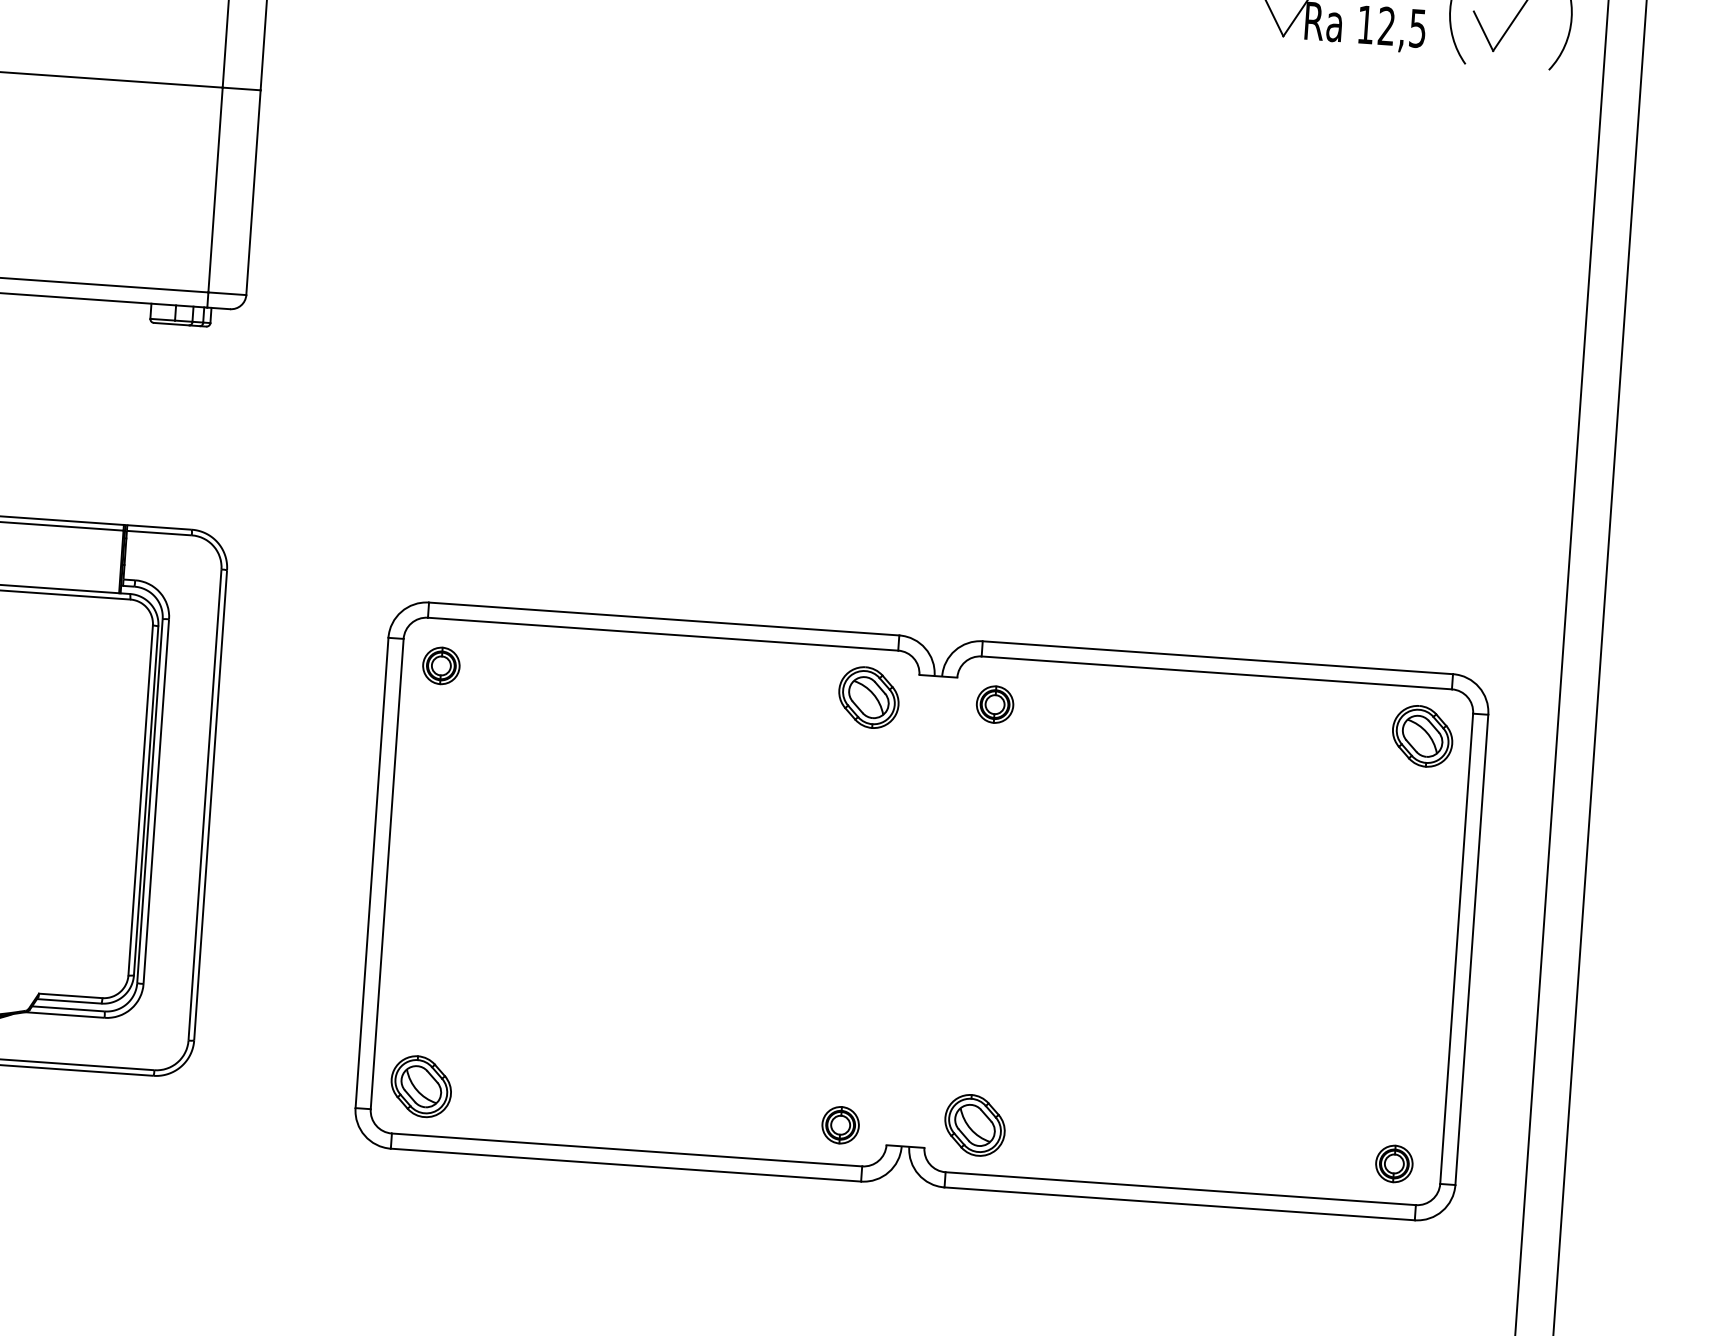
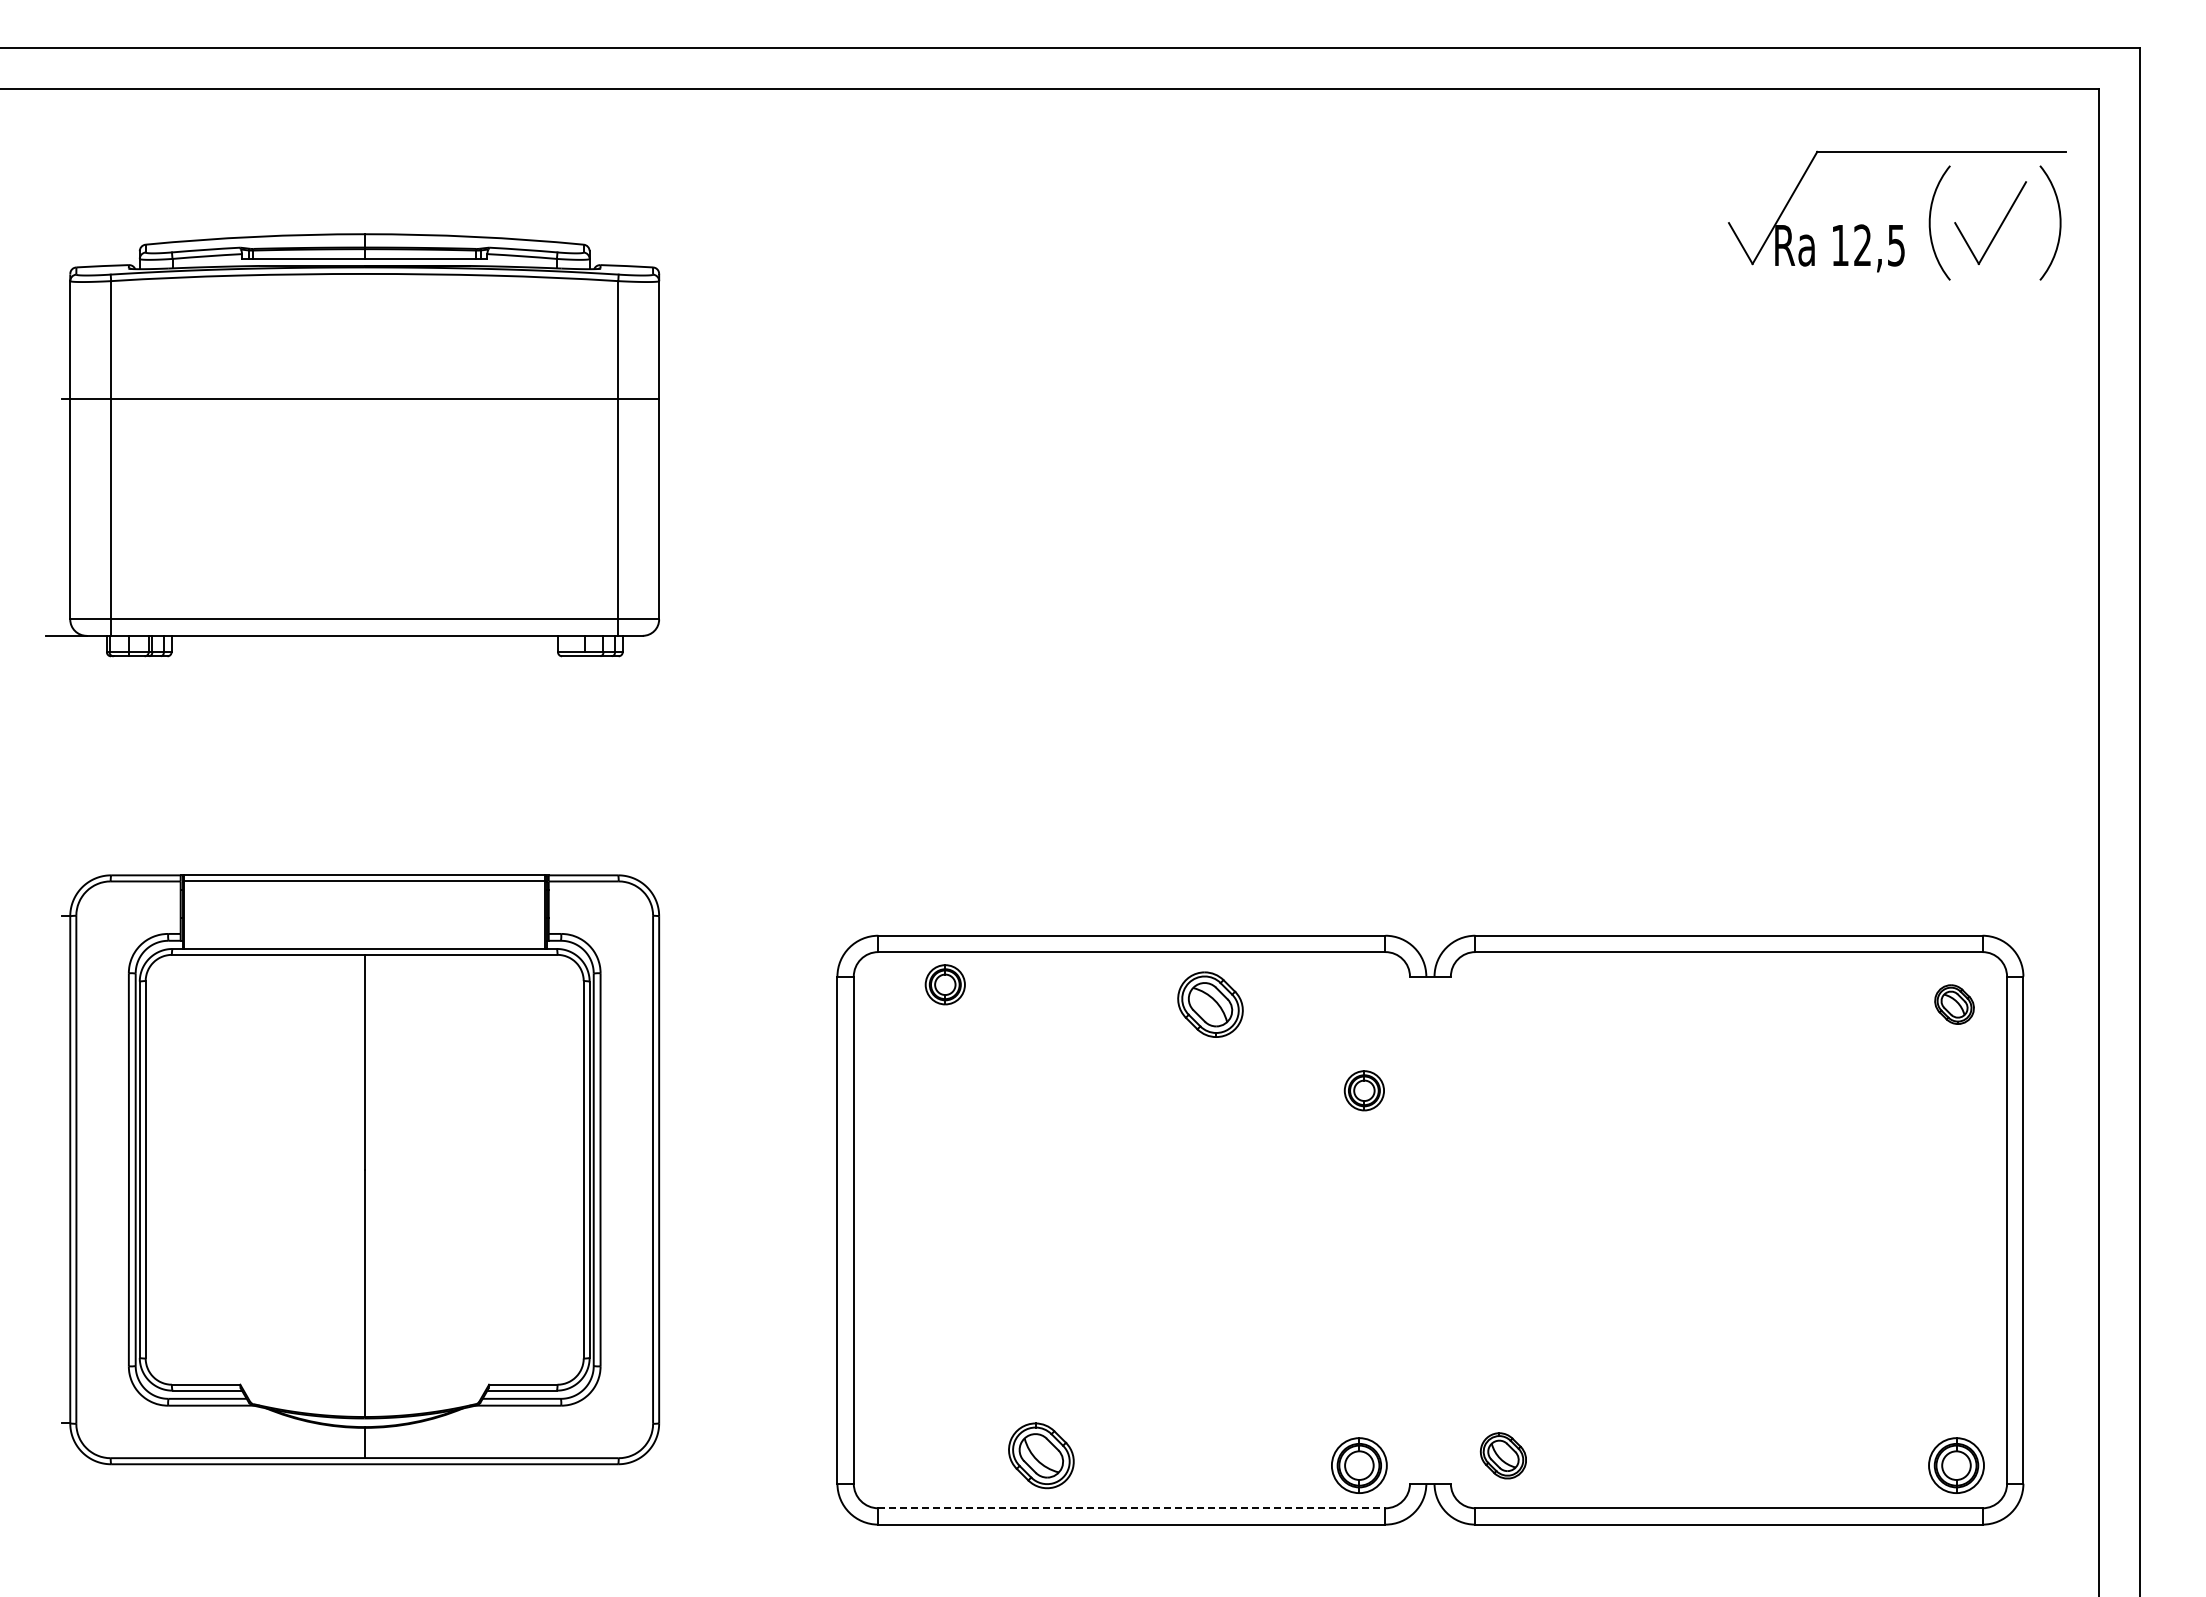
part: (440, 665) -> (944, 984), moved
part: (868, 697) -> (1210, 1004), moved
part: (994, 704) -> (1363, 1090), moved
part: (1422, 736) -> (1954, 1004), size x0.6
part: (421, 1086) -> (1041, 1455), moved
part: (839, 1124) -> (1358, 1465), size x1.4
part: (975, 1125) -> (1503, 1455), size x0.7
line: (626, 1150) -> (1131, 1508), solid -> dashed
part: (1393, 1163) -> (1955, 1465), size x1.4

